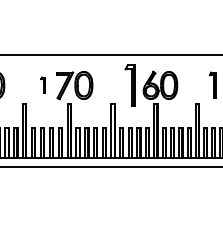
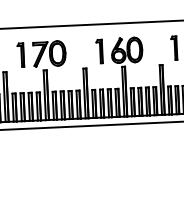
part: (42, 84) -> (20, 54), size x1.67
part: (129, 84) -> (98, 50), size x0.62

